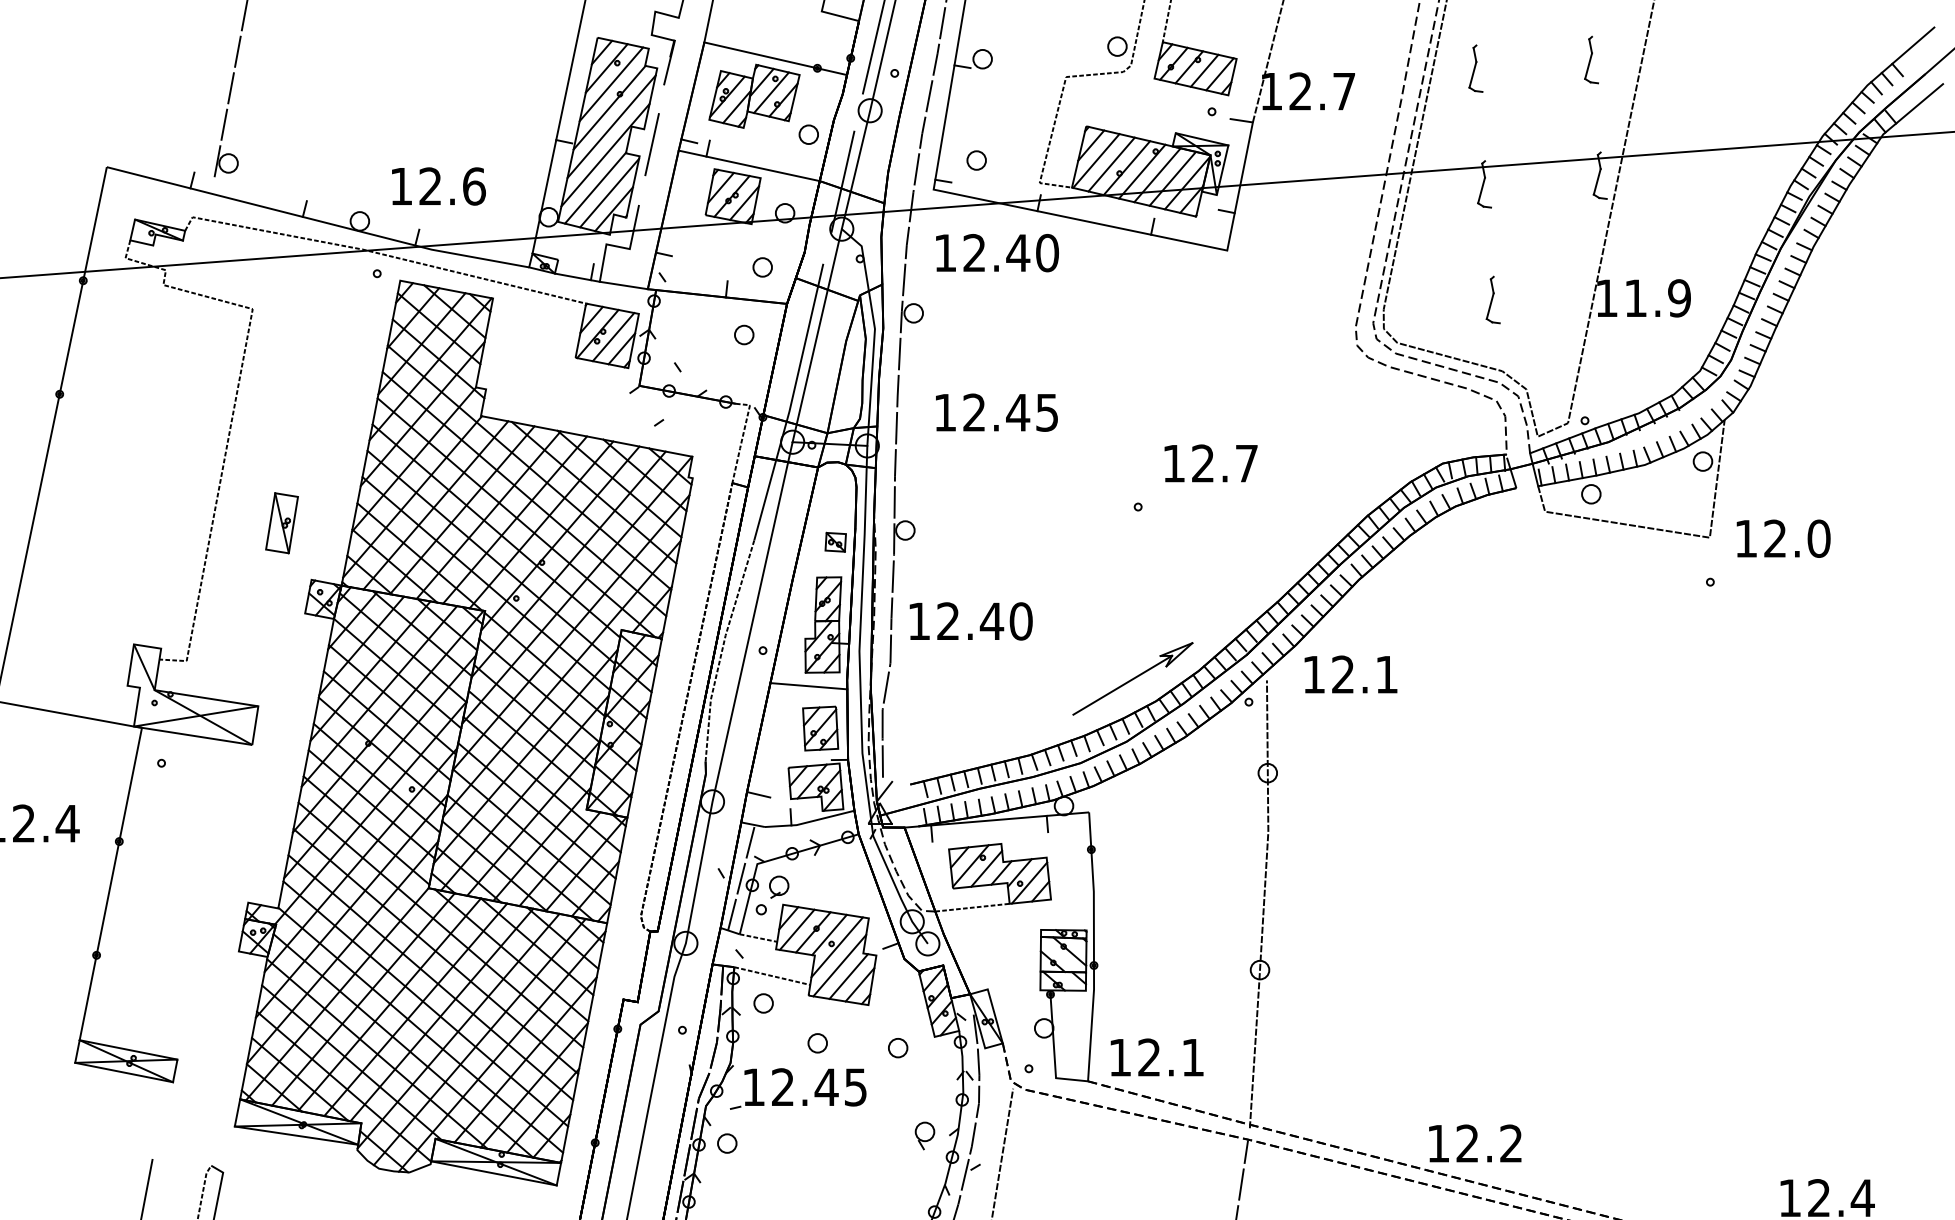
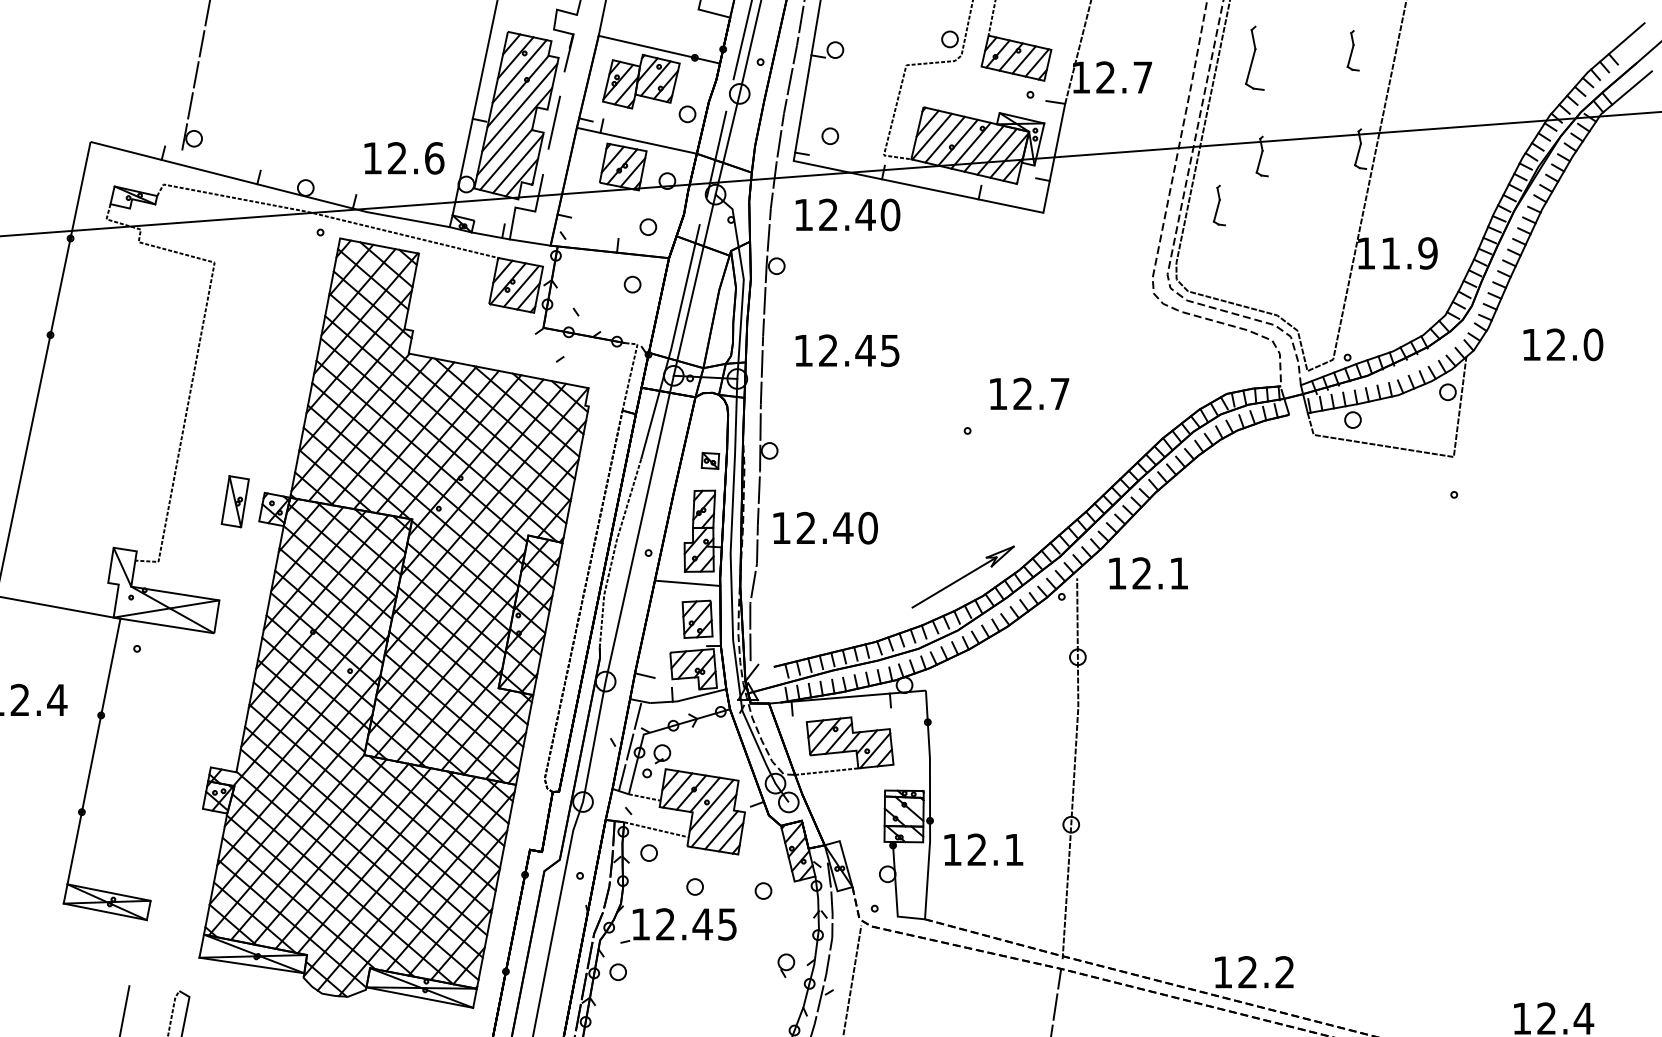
part: (1475, 68) -> (1254, 58), size x1.6
text: (438, 186) -> (404, 158), moved
part: (1492, 299) -> (1218, 205), moved
part: (281, 523) -> (234, 501), moved
text: (1783, 538) -> (1563, 344), moved
text: (1156, 1057) -> (983, 849), moved

